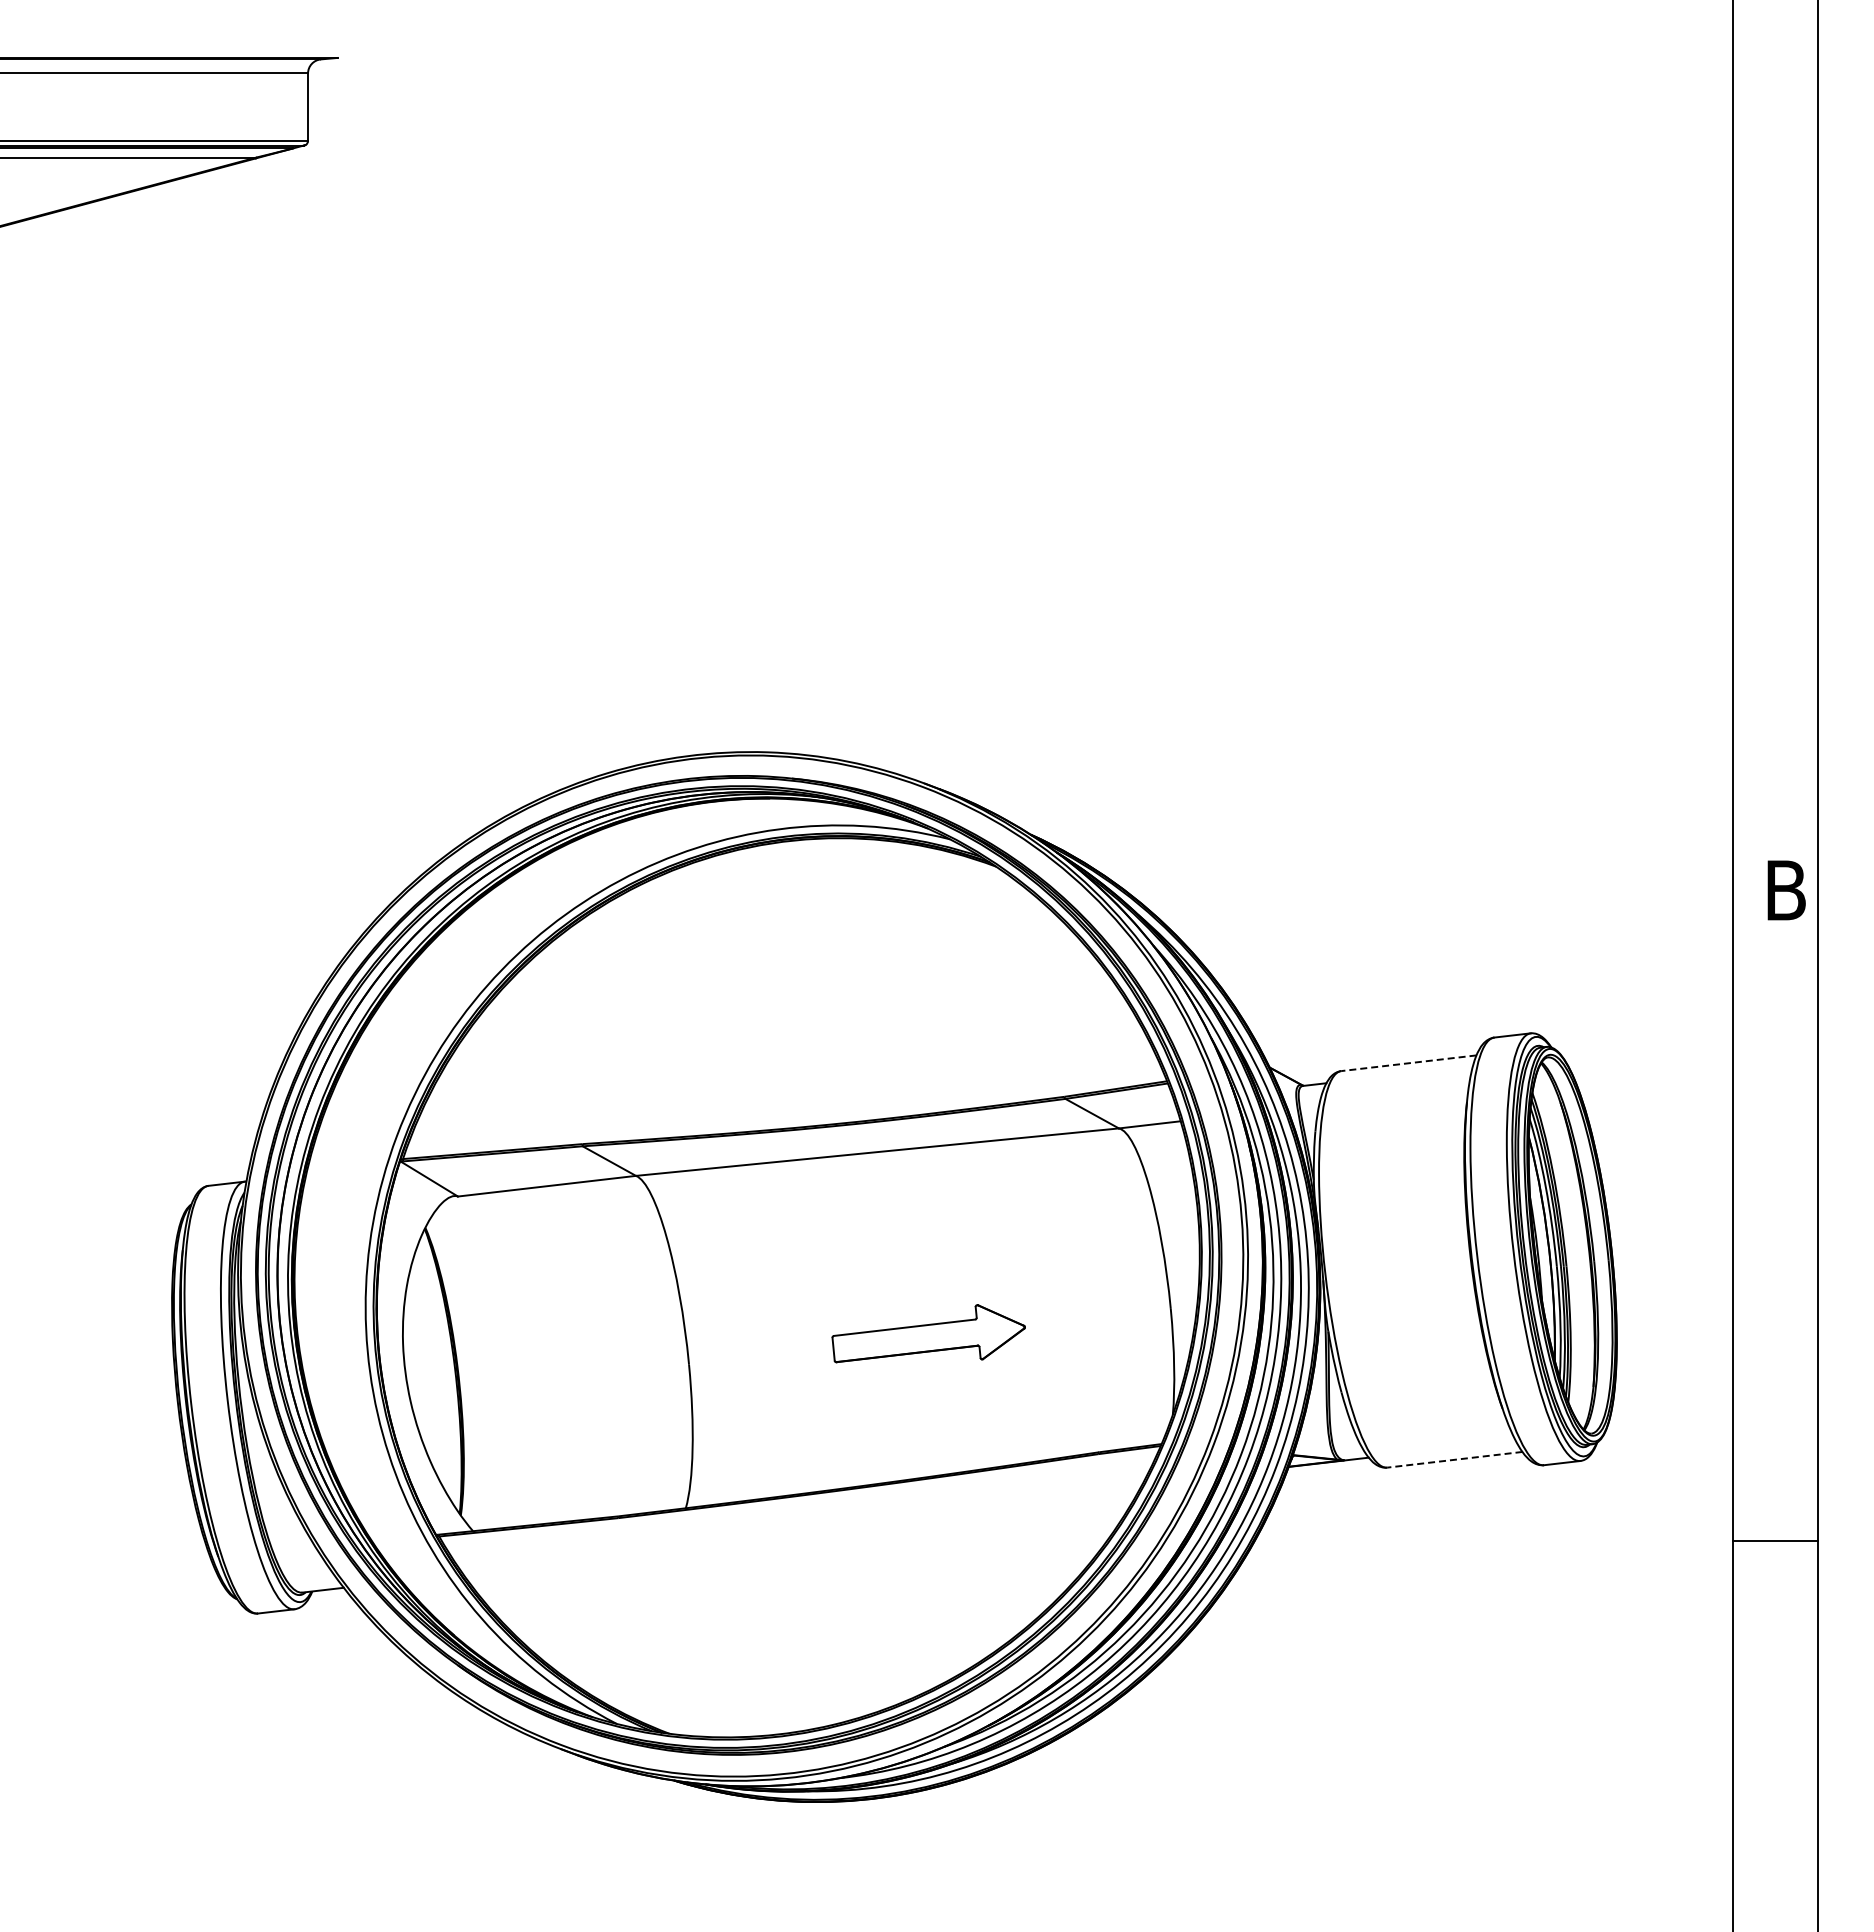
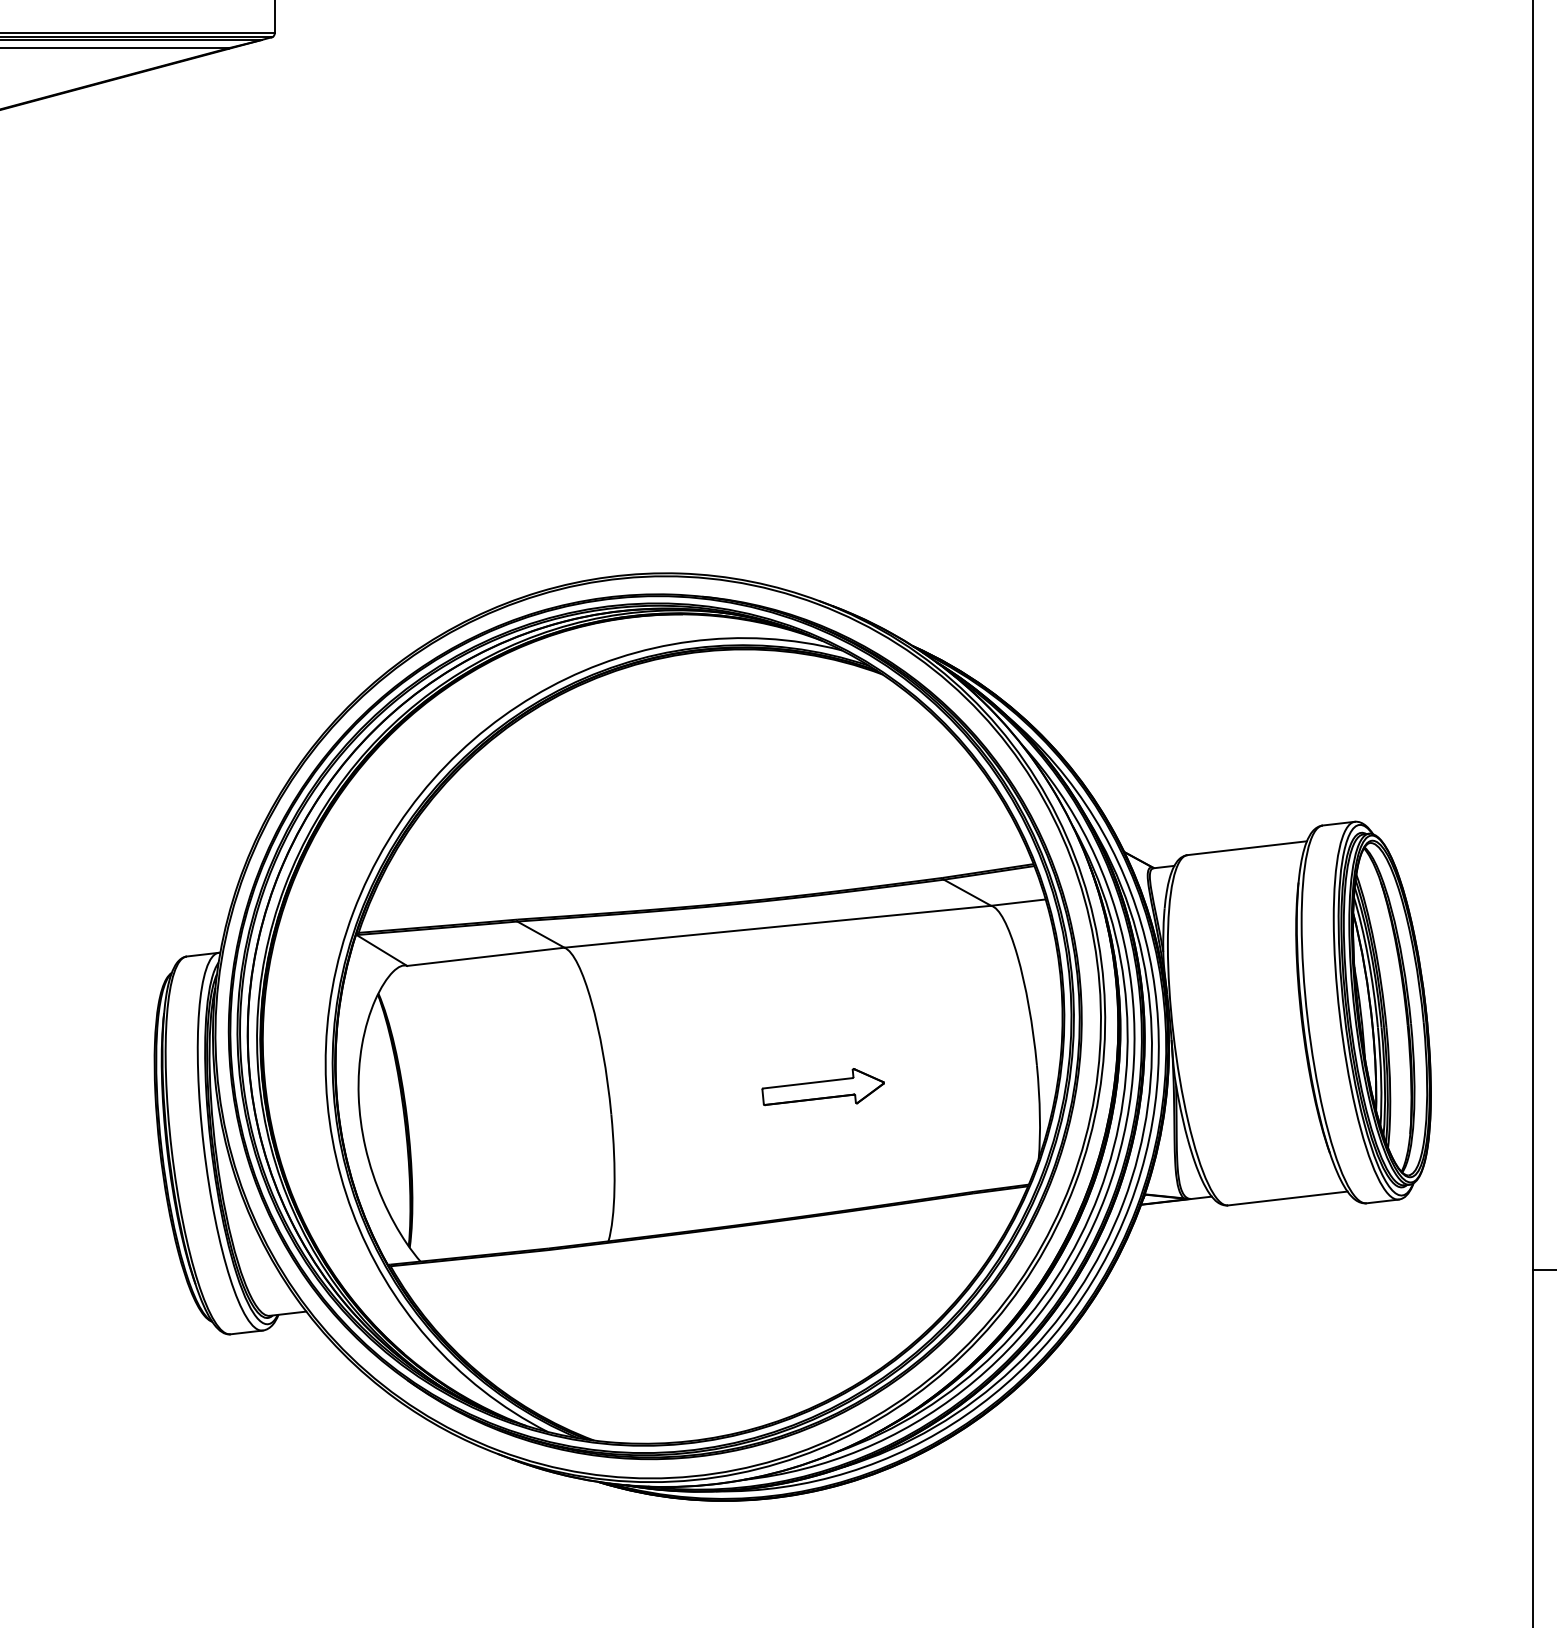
line: (1408, 1063) -> (1246, 848), dashed -> solid
part: (928, 1333) -> (822, 1086), size x0.71
line: (1454, 1459) -> (1287, 1198), dashed -> solid

